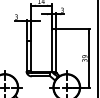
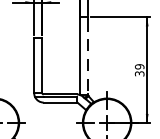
line: (56, 50) -> (88, 55), solid -> dashed

